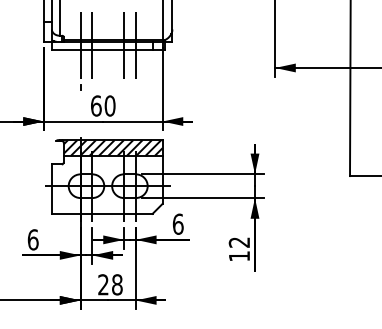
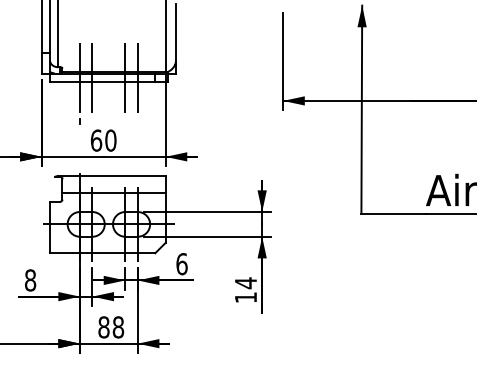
hatch: (109, 148) -> (110, 184), removed
text: (33, 239) -> (30, 280), 6 -> 8
text: (239, 242) -> (245, 283), 12 -> 14
text: (103, 284) -> (103, 327), 28 -> 88

